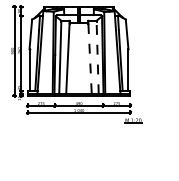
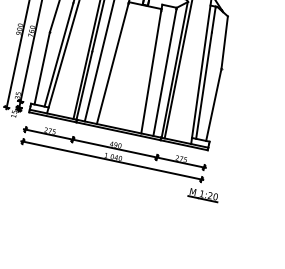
line: (97, 57) -> (164, 71), dashed -> solid
line: (90, 59) -> (151, 72), dashed -> solid

